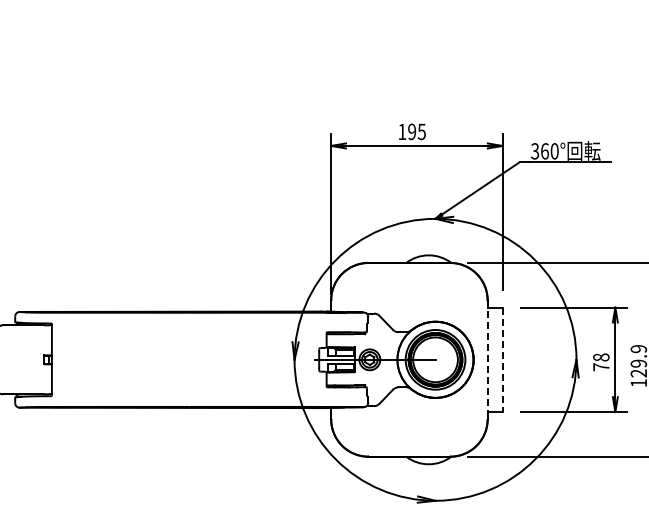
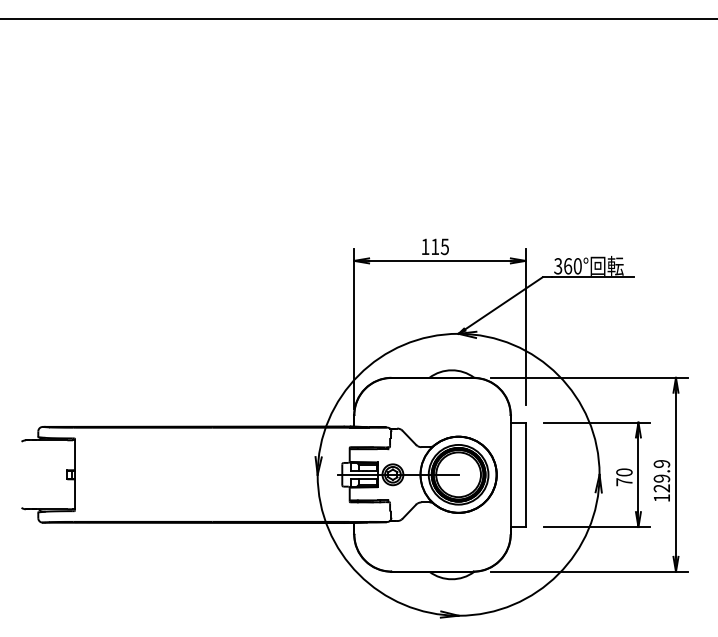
text: (412, 131) -> (435, 246), 195 -> 115
text: (601, 357) -> (624, 472), 78 -> 70
line: (487, 360) -> (510, 475), dashed -> solid
line: (502, 360) -> (525, 475), dashed -> solid

